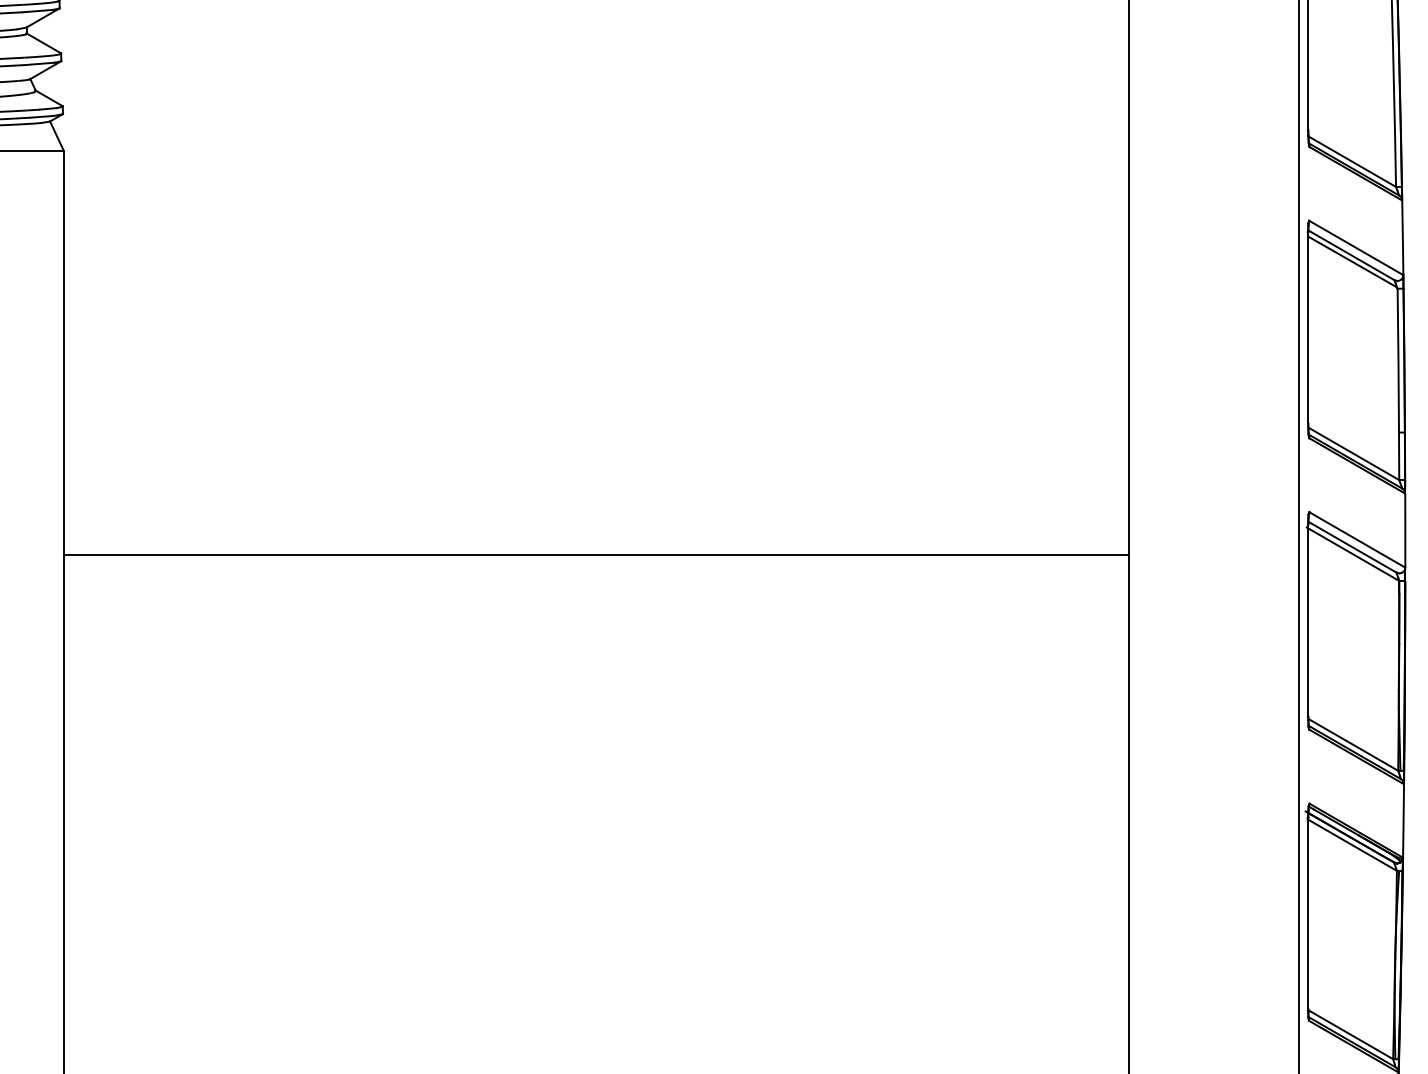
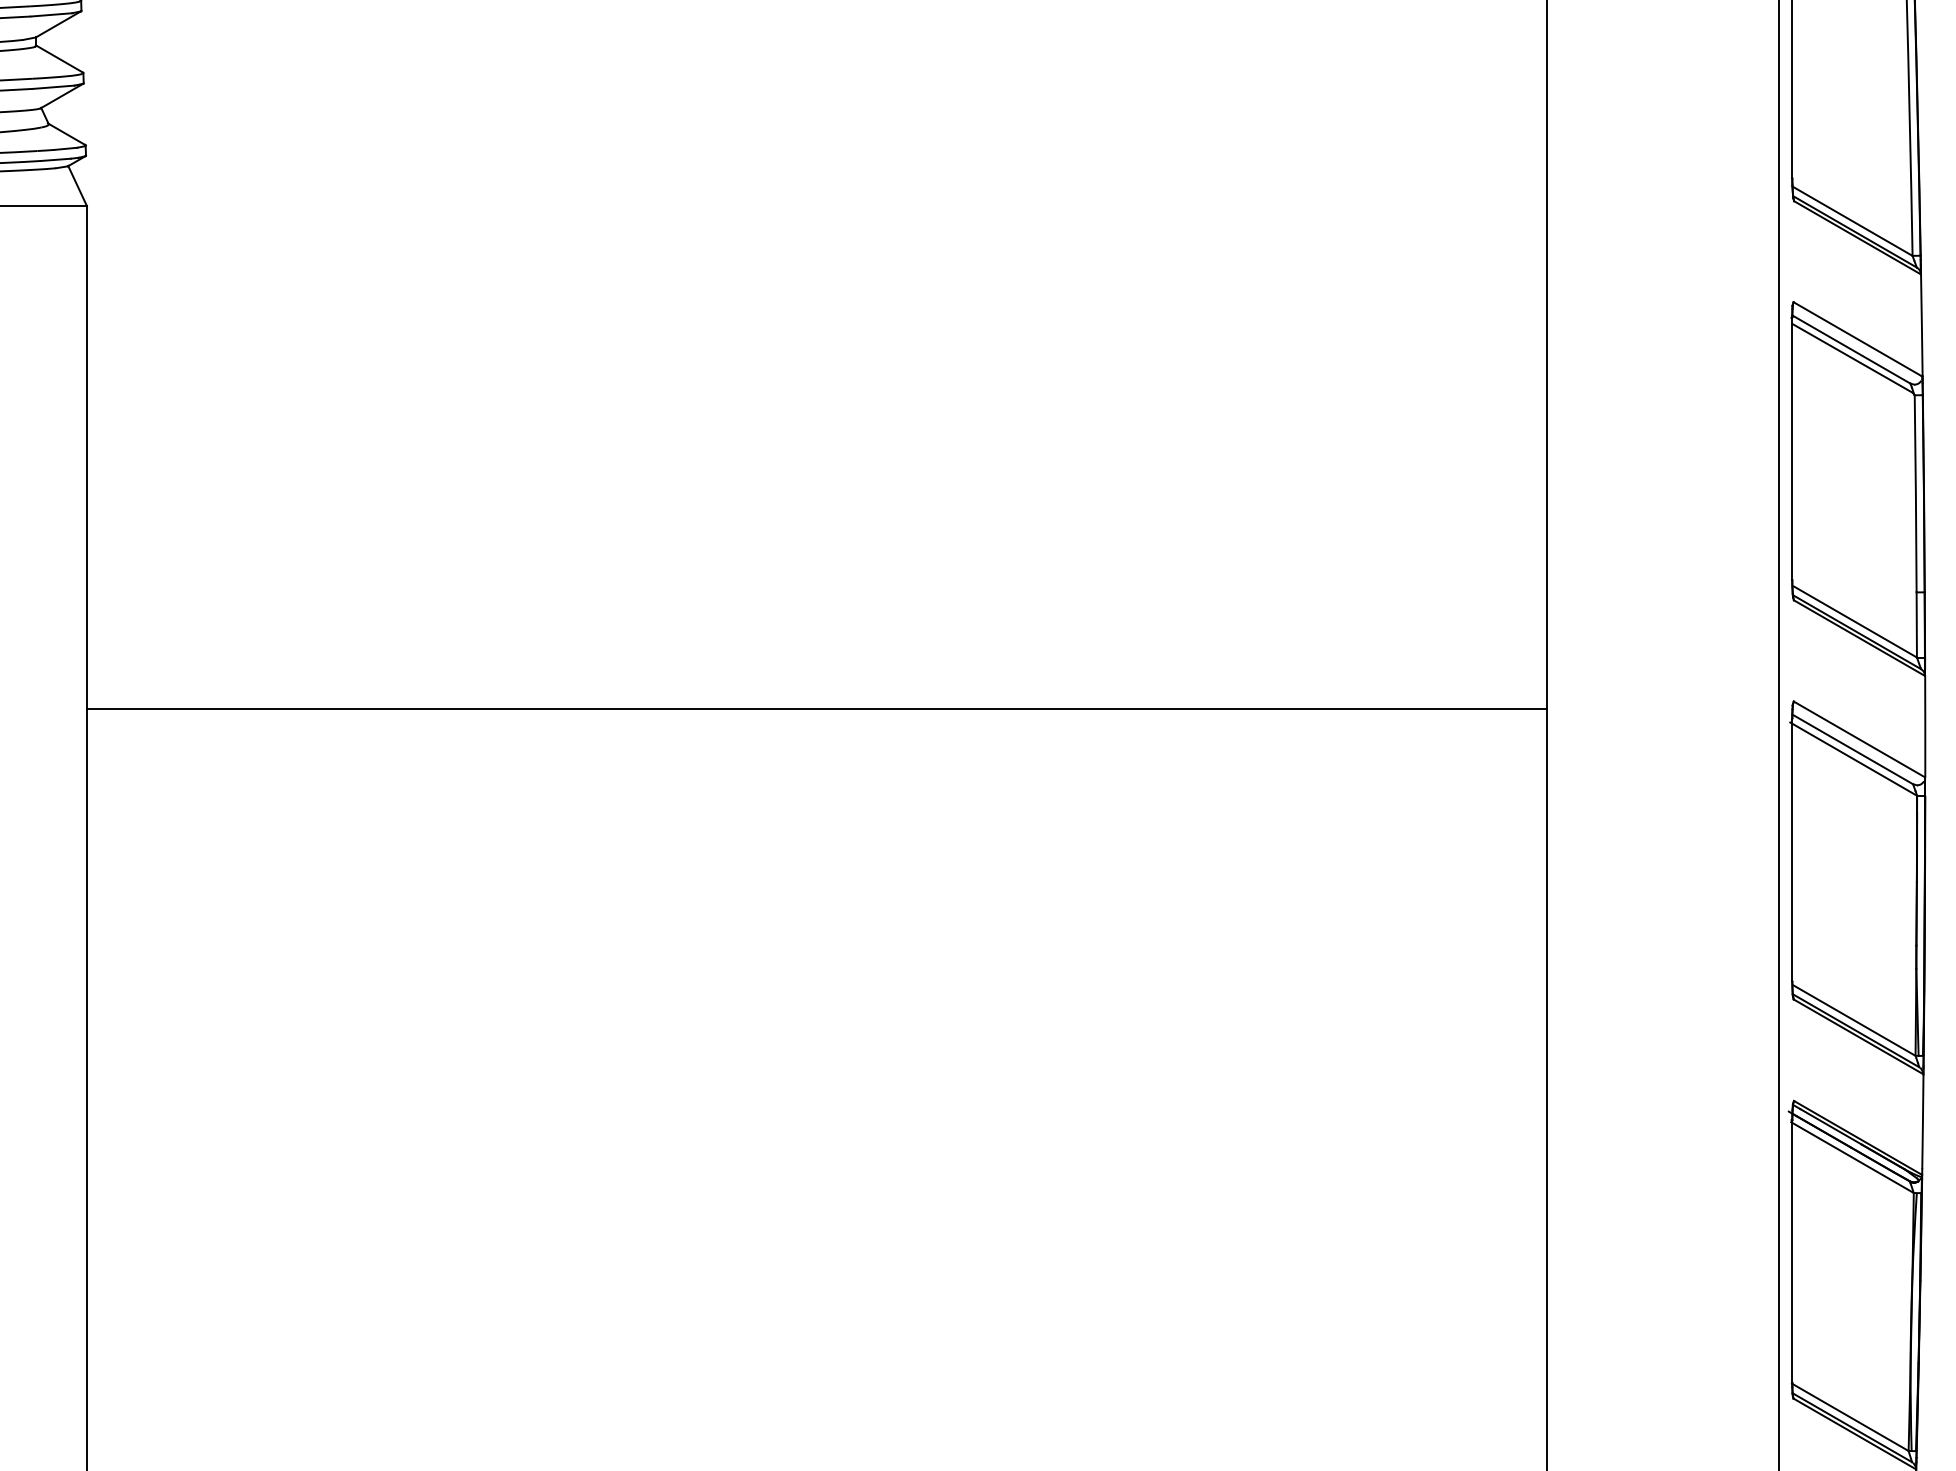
line: (596, 555) -> (816, 709), moved

